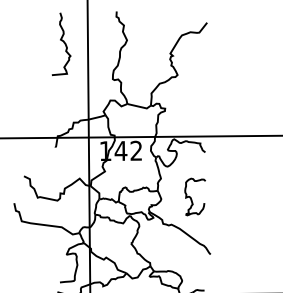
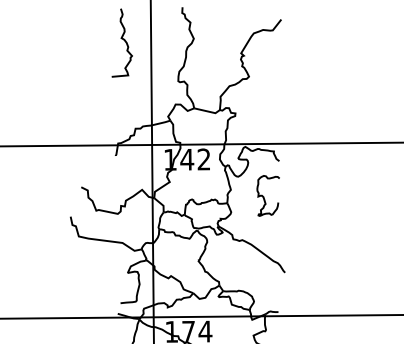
curve: (191, 197) -> (264, 196), moved

